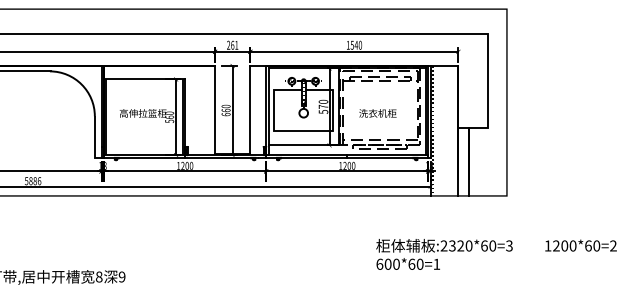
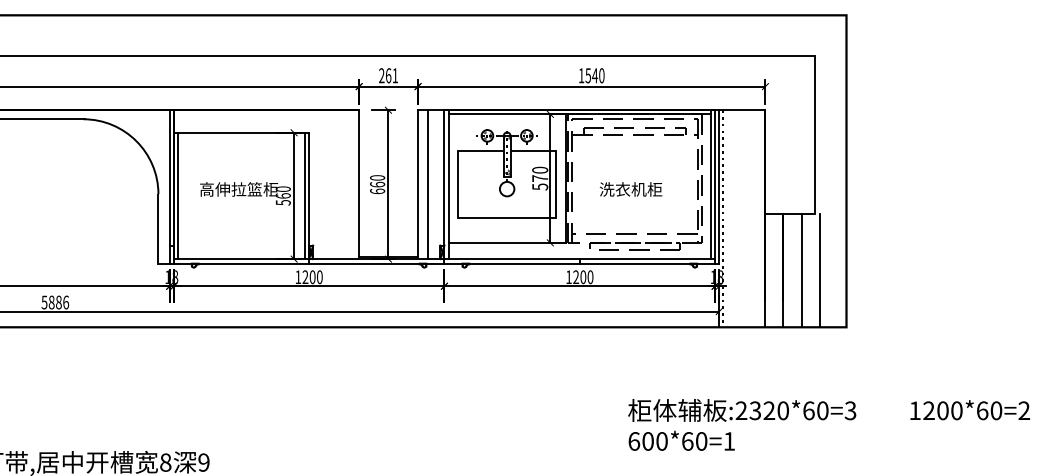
line: (256, 110) -> (428, 184), added
line: (480, 161) -> (802, 269), added
line: (490, 161) -> (819, 269), added

